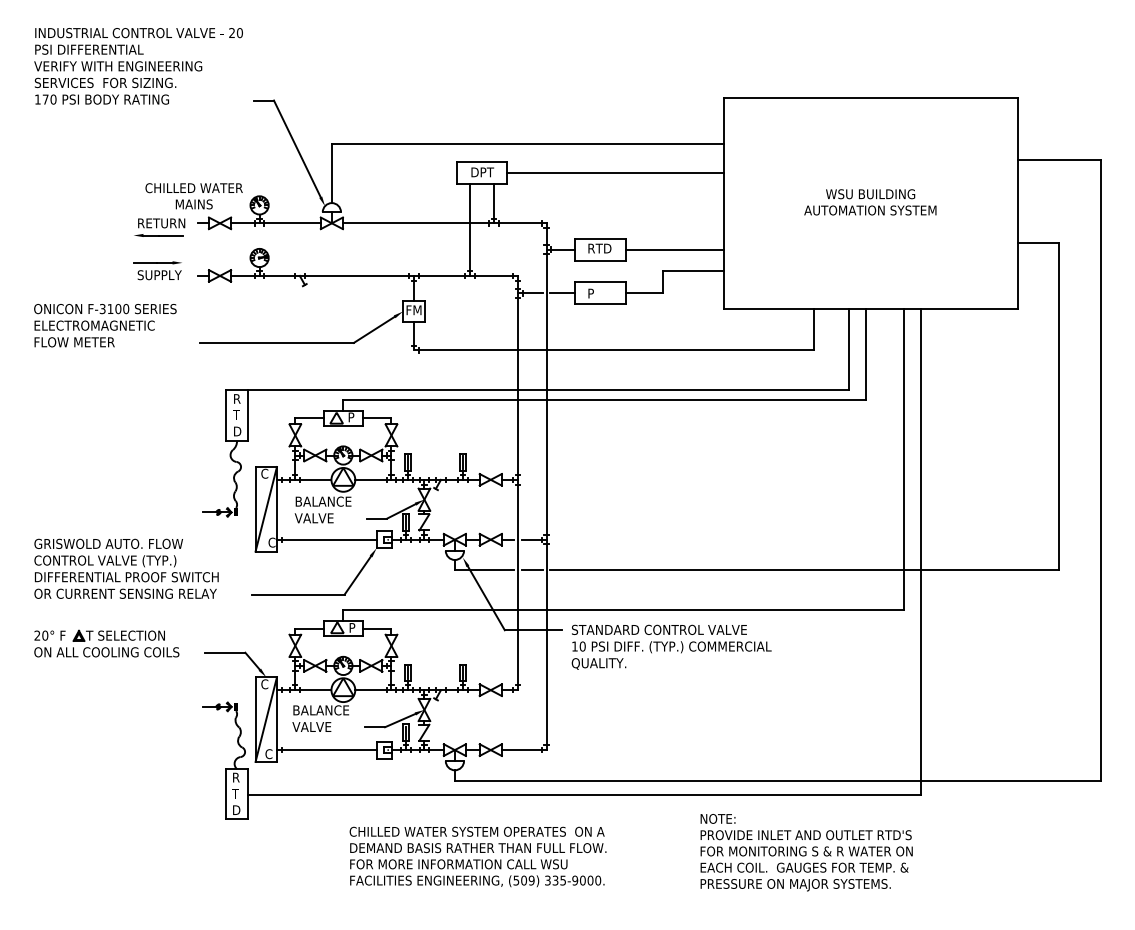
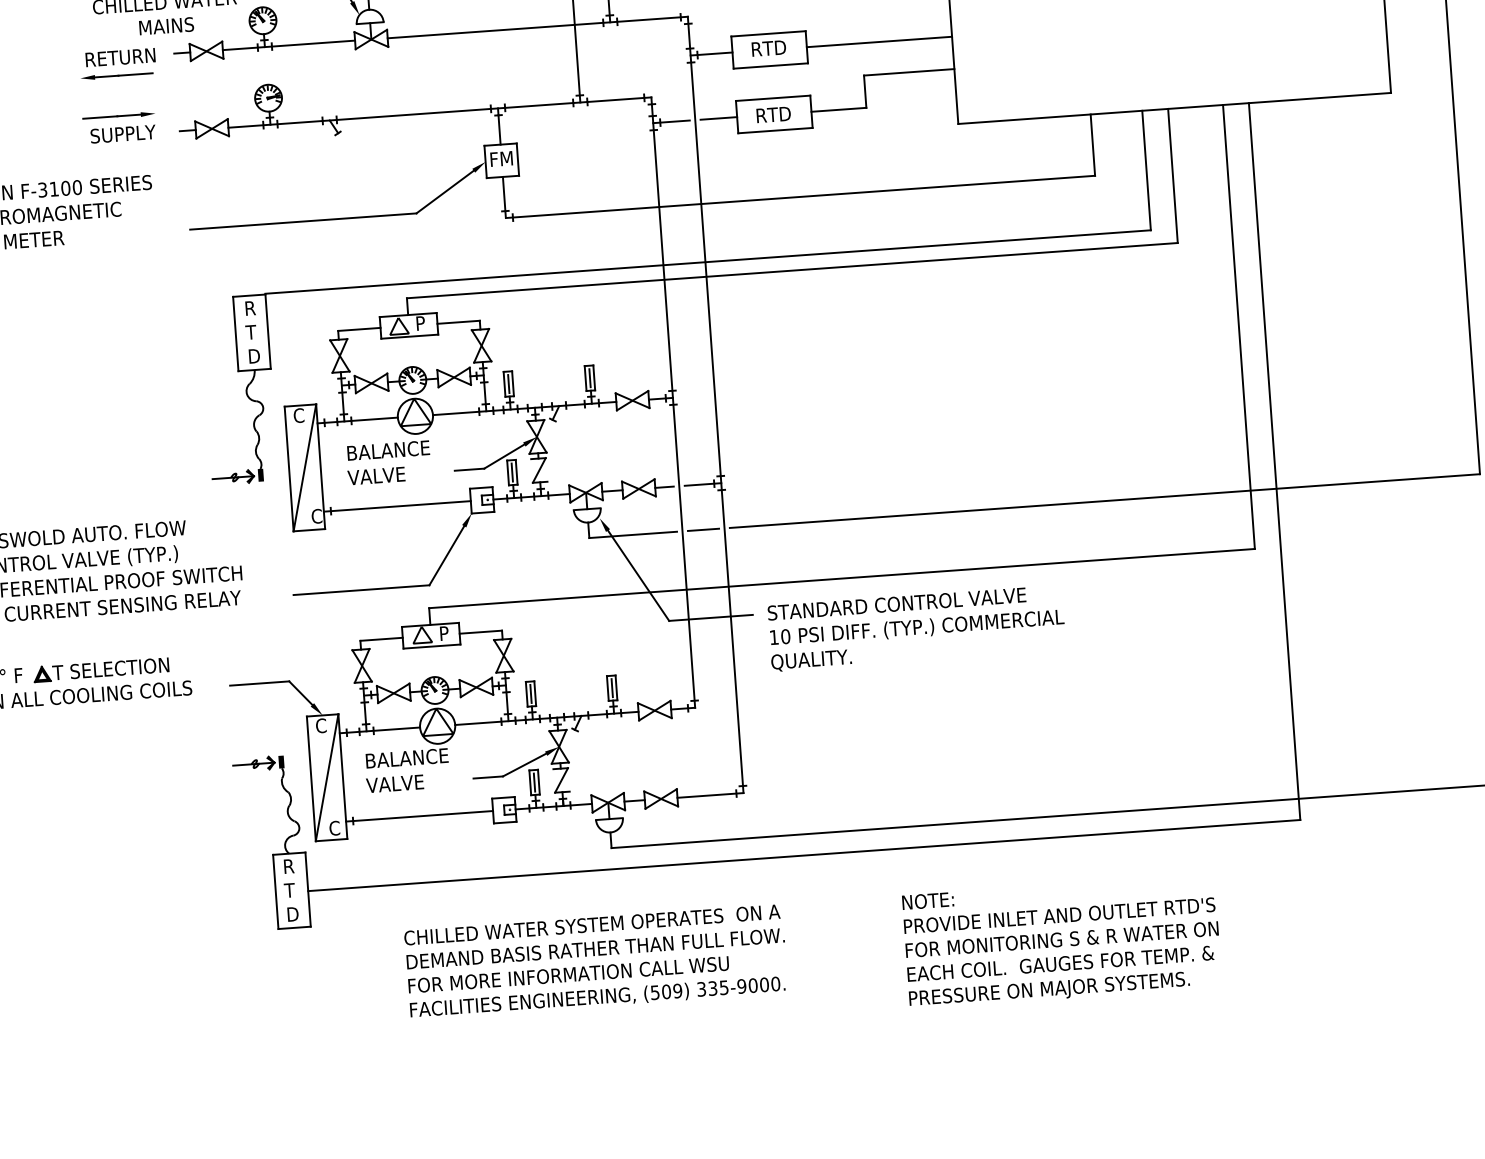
text: (600, 293) -> (774, 114), P -> RTD
text: (806, 852) -> (1061, 941), moved
text: (477, 856) -> (595, 961), moved

